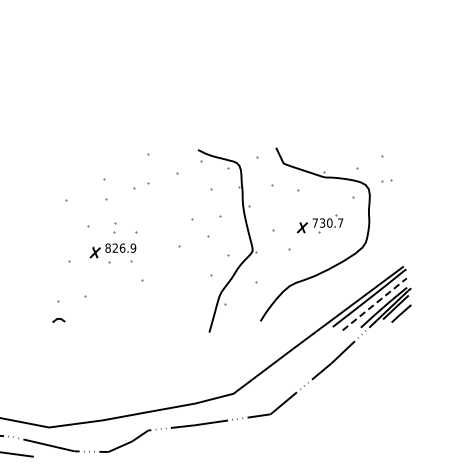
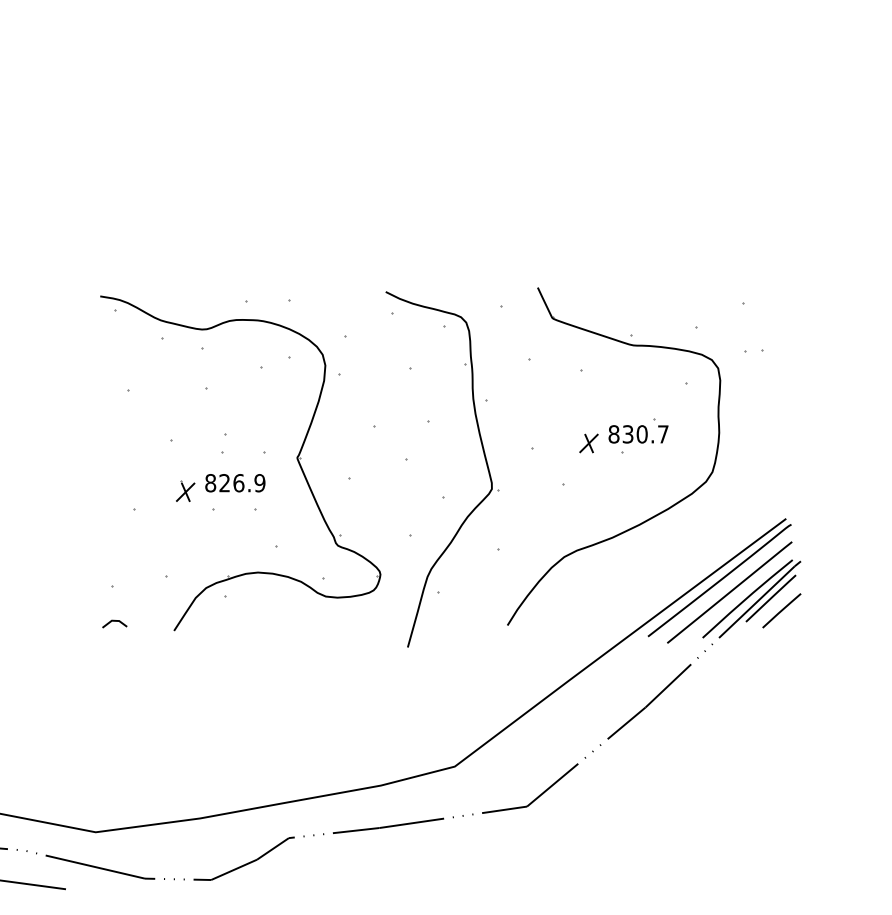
text: (315, 222) -> (614, 433), 730.7 -> 830.7
part: (151, 235) -> (295, 458), added
line: (375, 304) -> (731, 592), dashed -> solid

